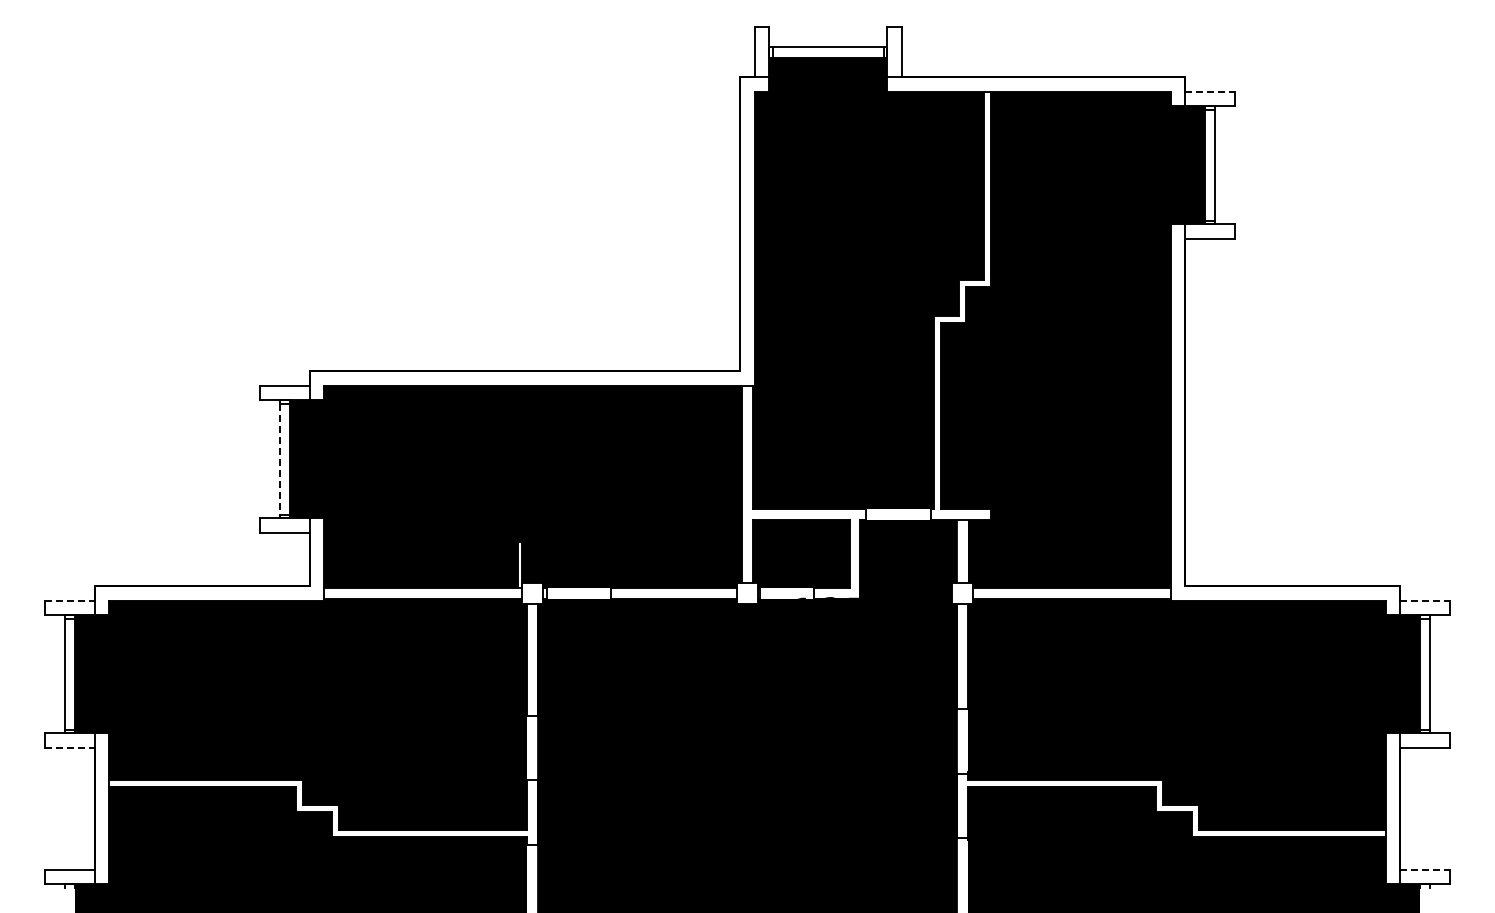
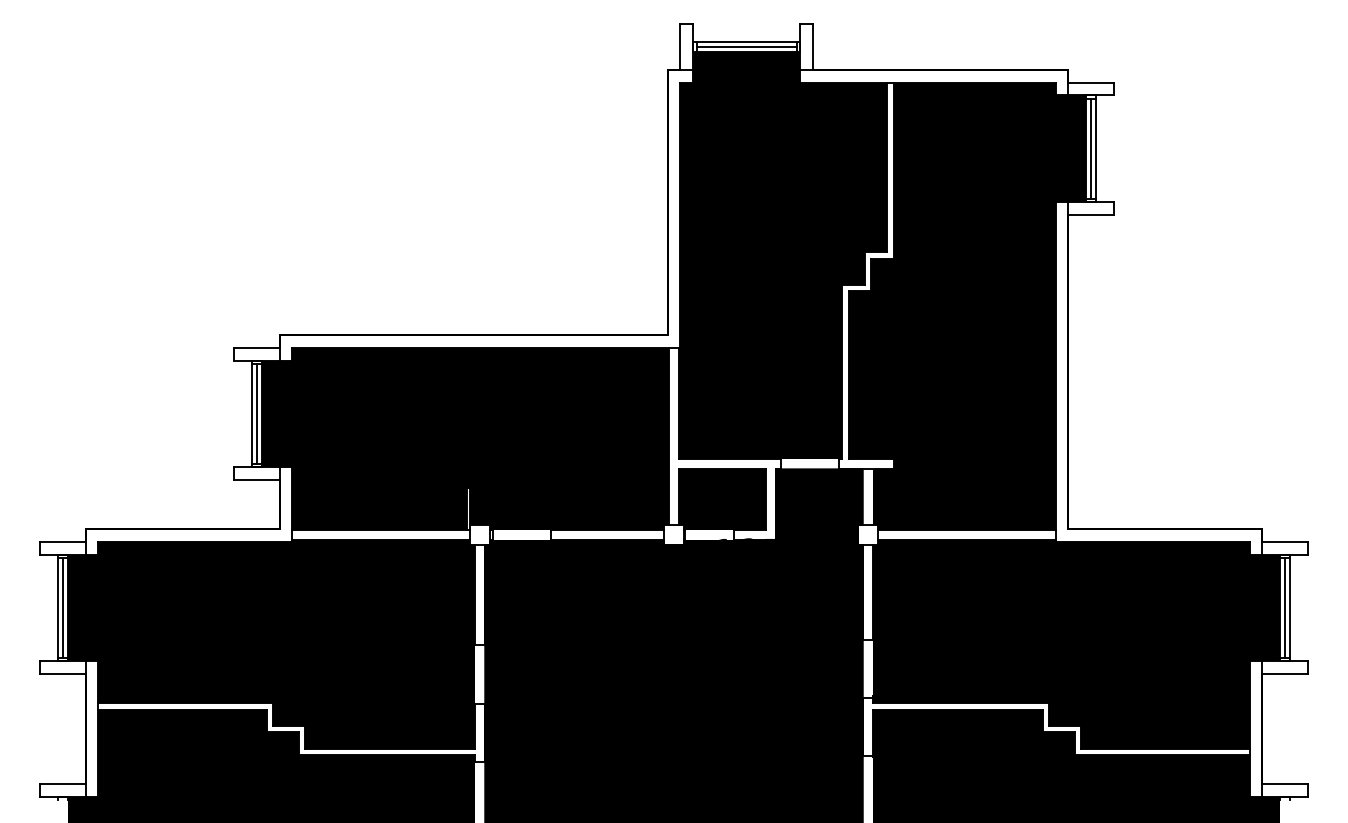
line: (827, 52) -> (746, 47), added
line: (1210, 91) -> (1091, 82), dashed -> solid
line: (1209, 164) -> (1090, 148), added
line: (285, 458) -> (257, 413), added
line: (279, 459) -> (251, 414), dashed -> solid
line: (70, 600) -> (63, 541), dashed -> solid
line: (1425, 600) -> (1285, 541), dashed -> solid
line: (69, 673) -> (62, 607), added
line: (1425, 673) -> (1285, 607), added
line: (70, 747) -> (63, 673), dashed -> solid
line: (1425, 869) -> (1285, 783), dashed -> solid

